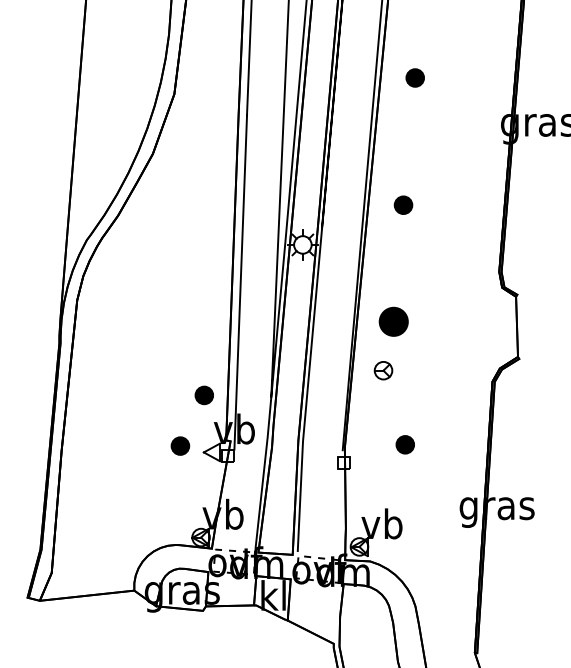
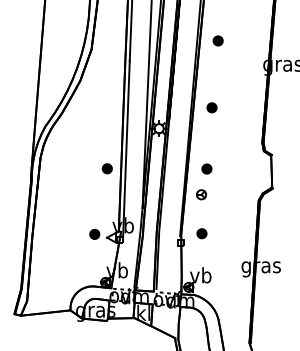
part: (393, 320) -> (206, 168), size x0.62
part: (202, 394) -> (106, 168), moved
part: (404, 444) -> (201, 233), moved

